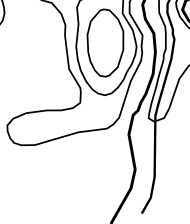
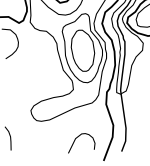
curve: (76, 180) -> (78, 137), added

